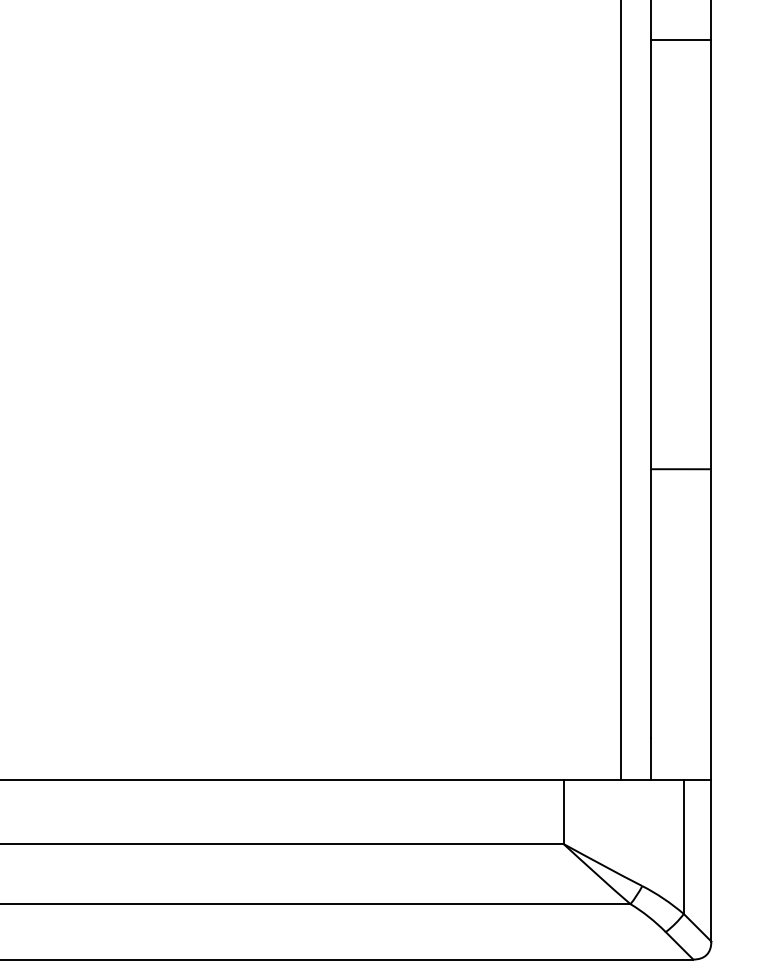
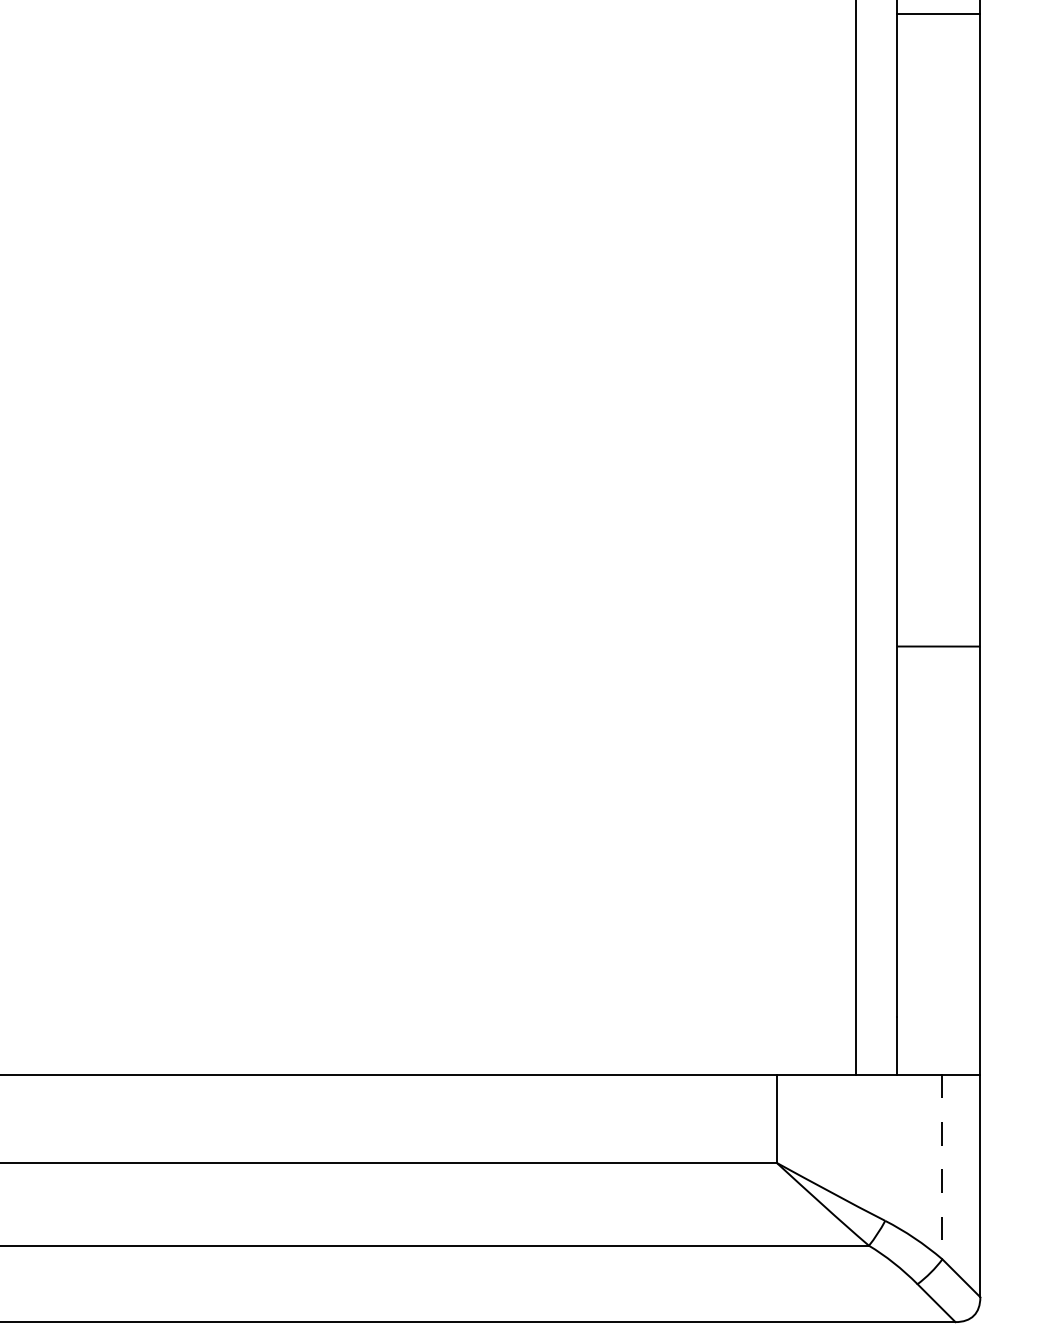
line: (680, 40) -> (938, 14), moved
line: (683, 847) -> (942, 1167), solid -> dashed

